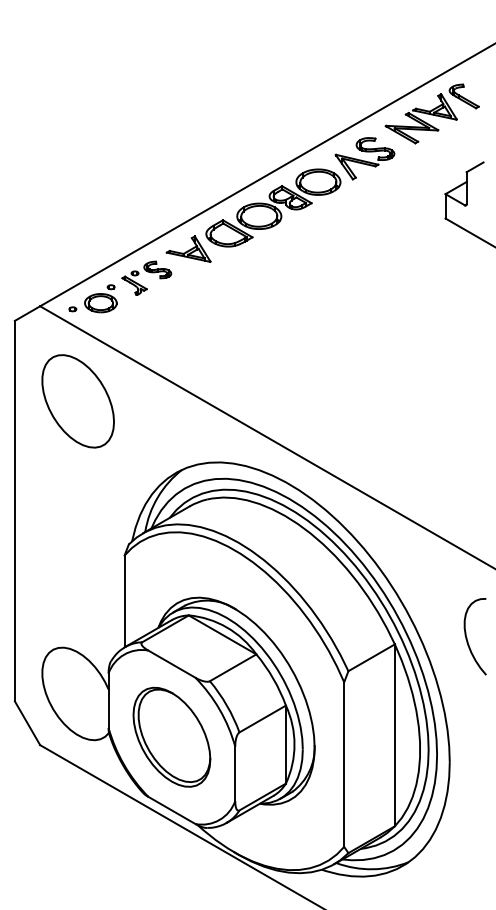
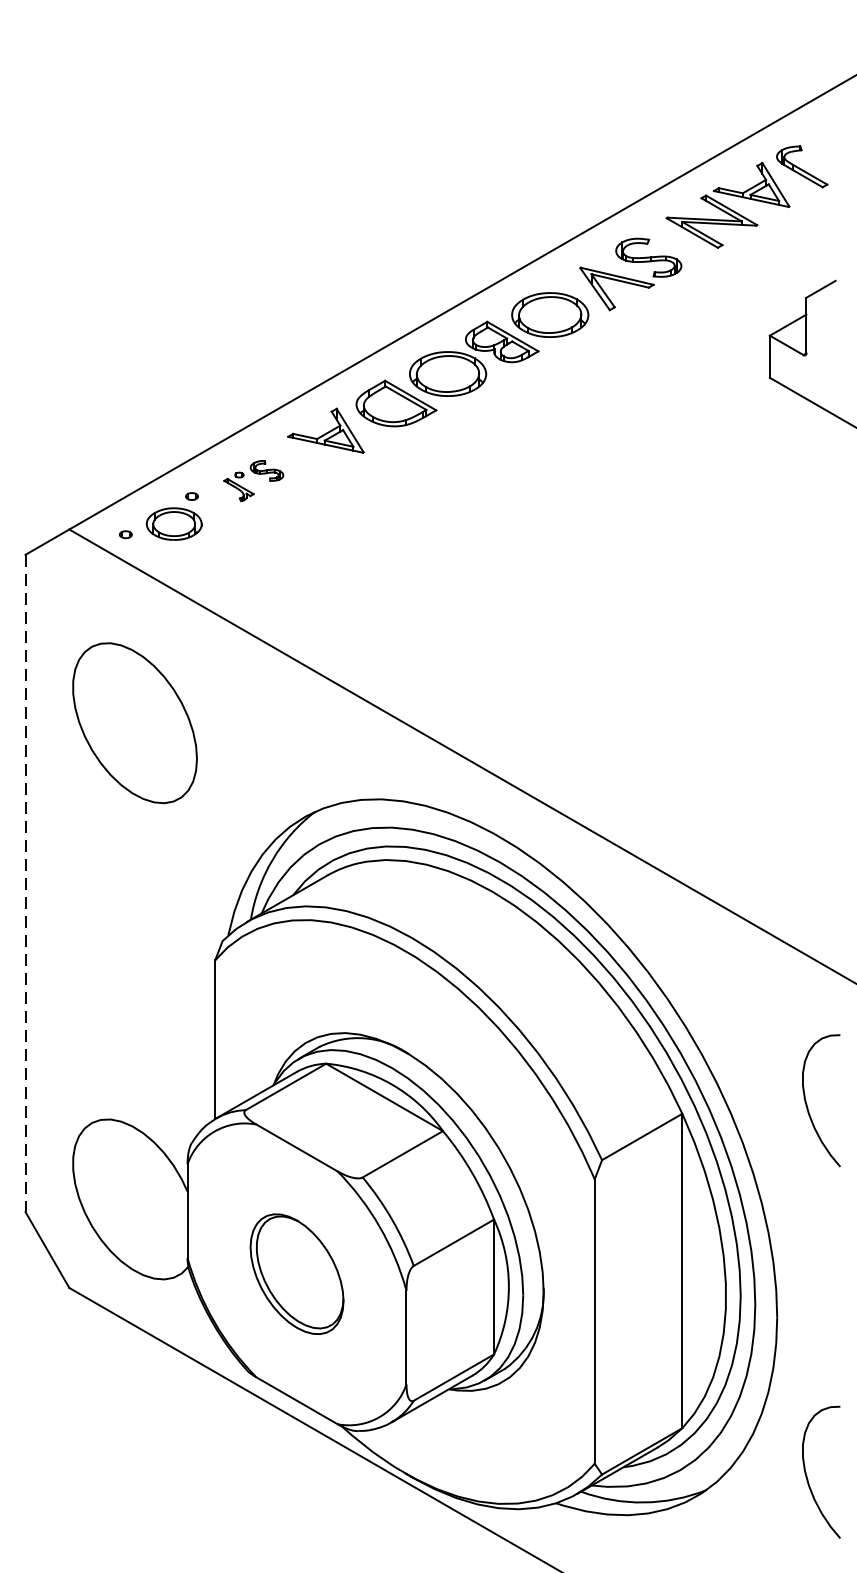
part: (146, 277) -> (253, 479), size x0.7
part: (77, 401) -> (133, 723), moved
line: (14, 511) -> (24, 884), solid -> dashed
part: (171, 736) -> (296, 1272), size x0.7
curve: (467, 852) -> (807, 1473), added

